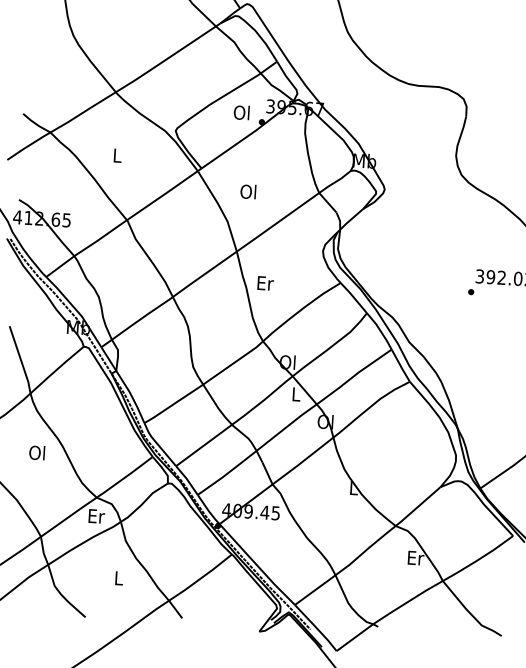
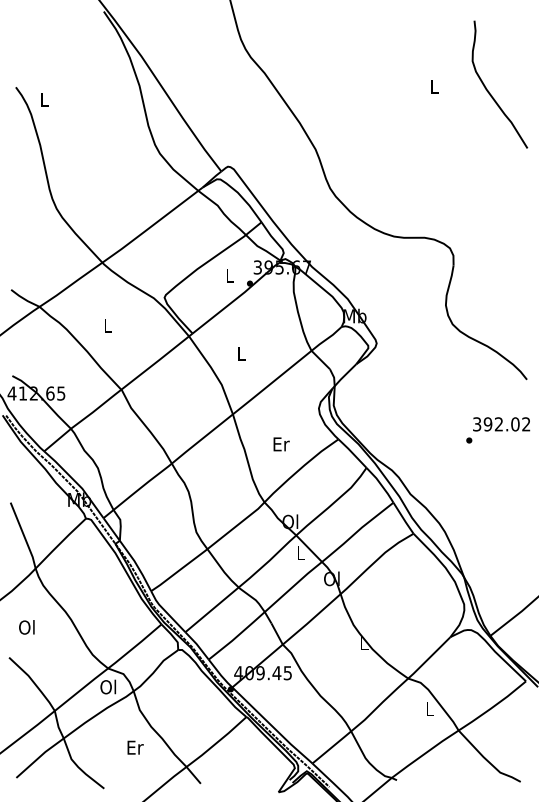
text: (241, 112) -> (229, 275), Ol -> L
text: (248, 191) -> (240, 353), Ol -> L
text: (265, 283) -> (281, 444), moved
text: (36, 452) -> (26, 627), moved
text: (96, 515) -> (108, 686), Er -> Ol
text: (416, 558) -> (430, 709), Er -> L
text: (119, 578) -> (135, 747), L -> Er

